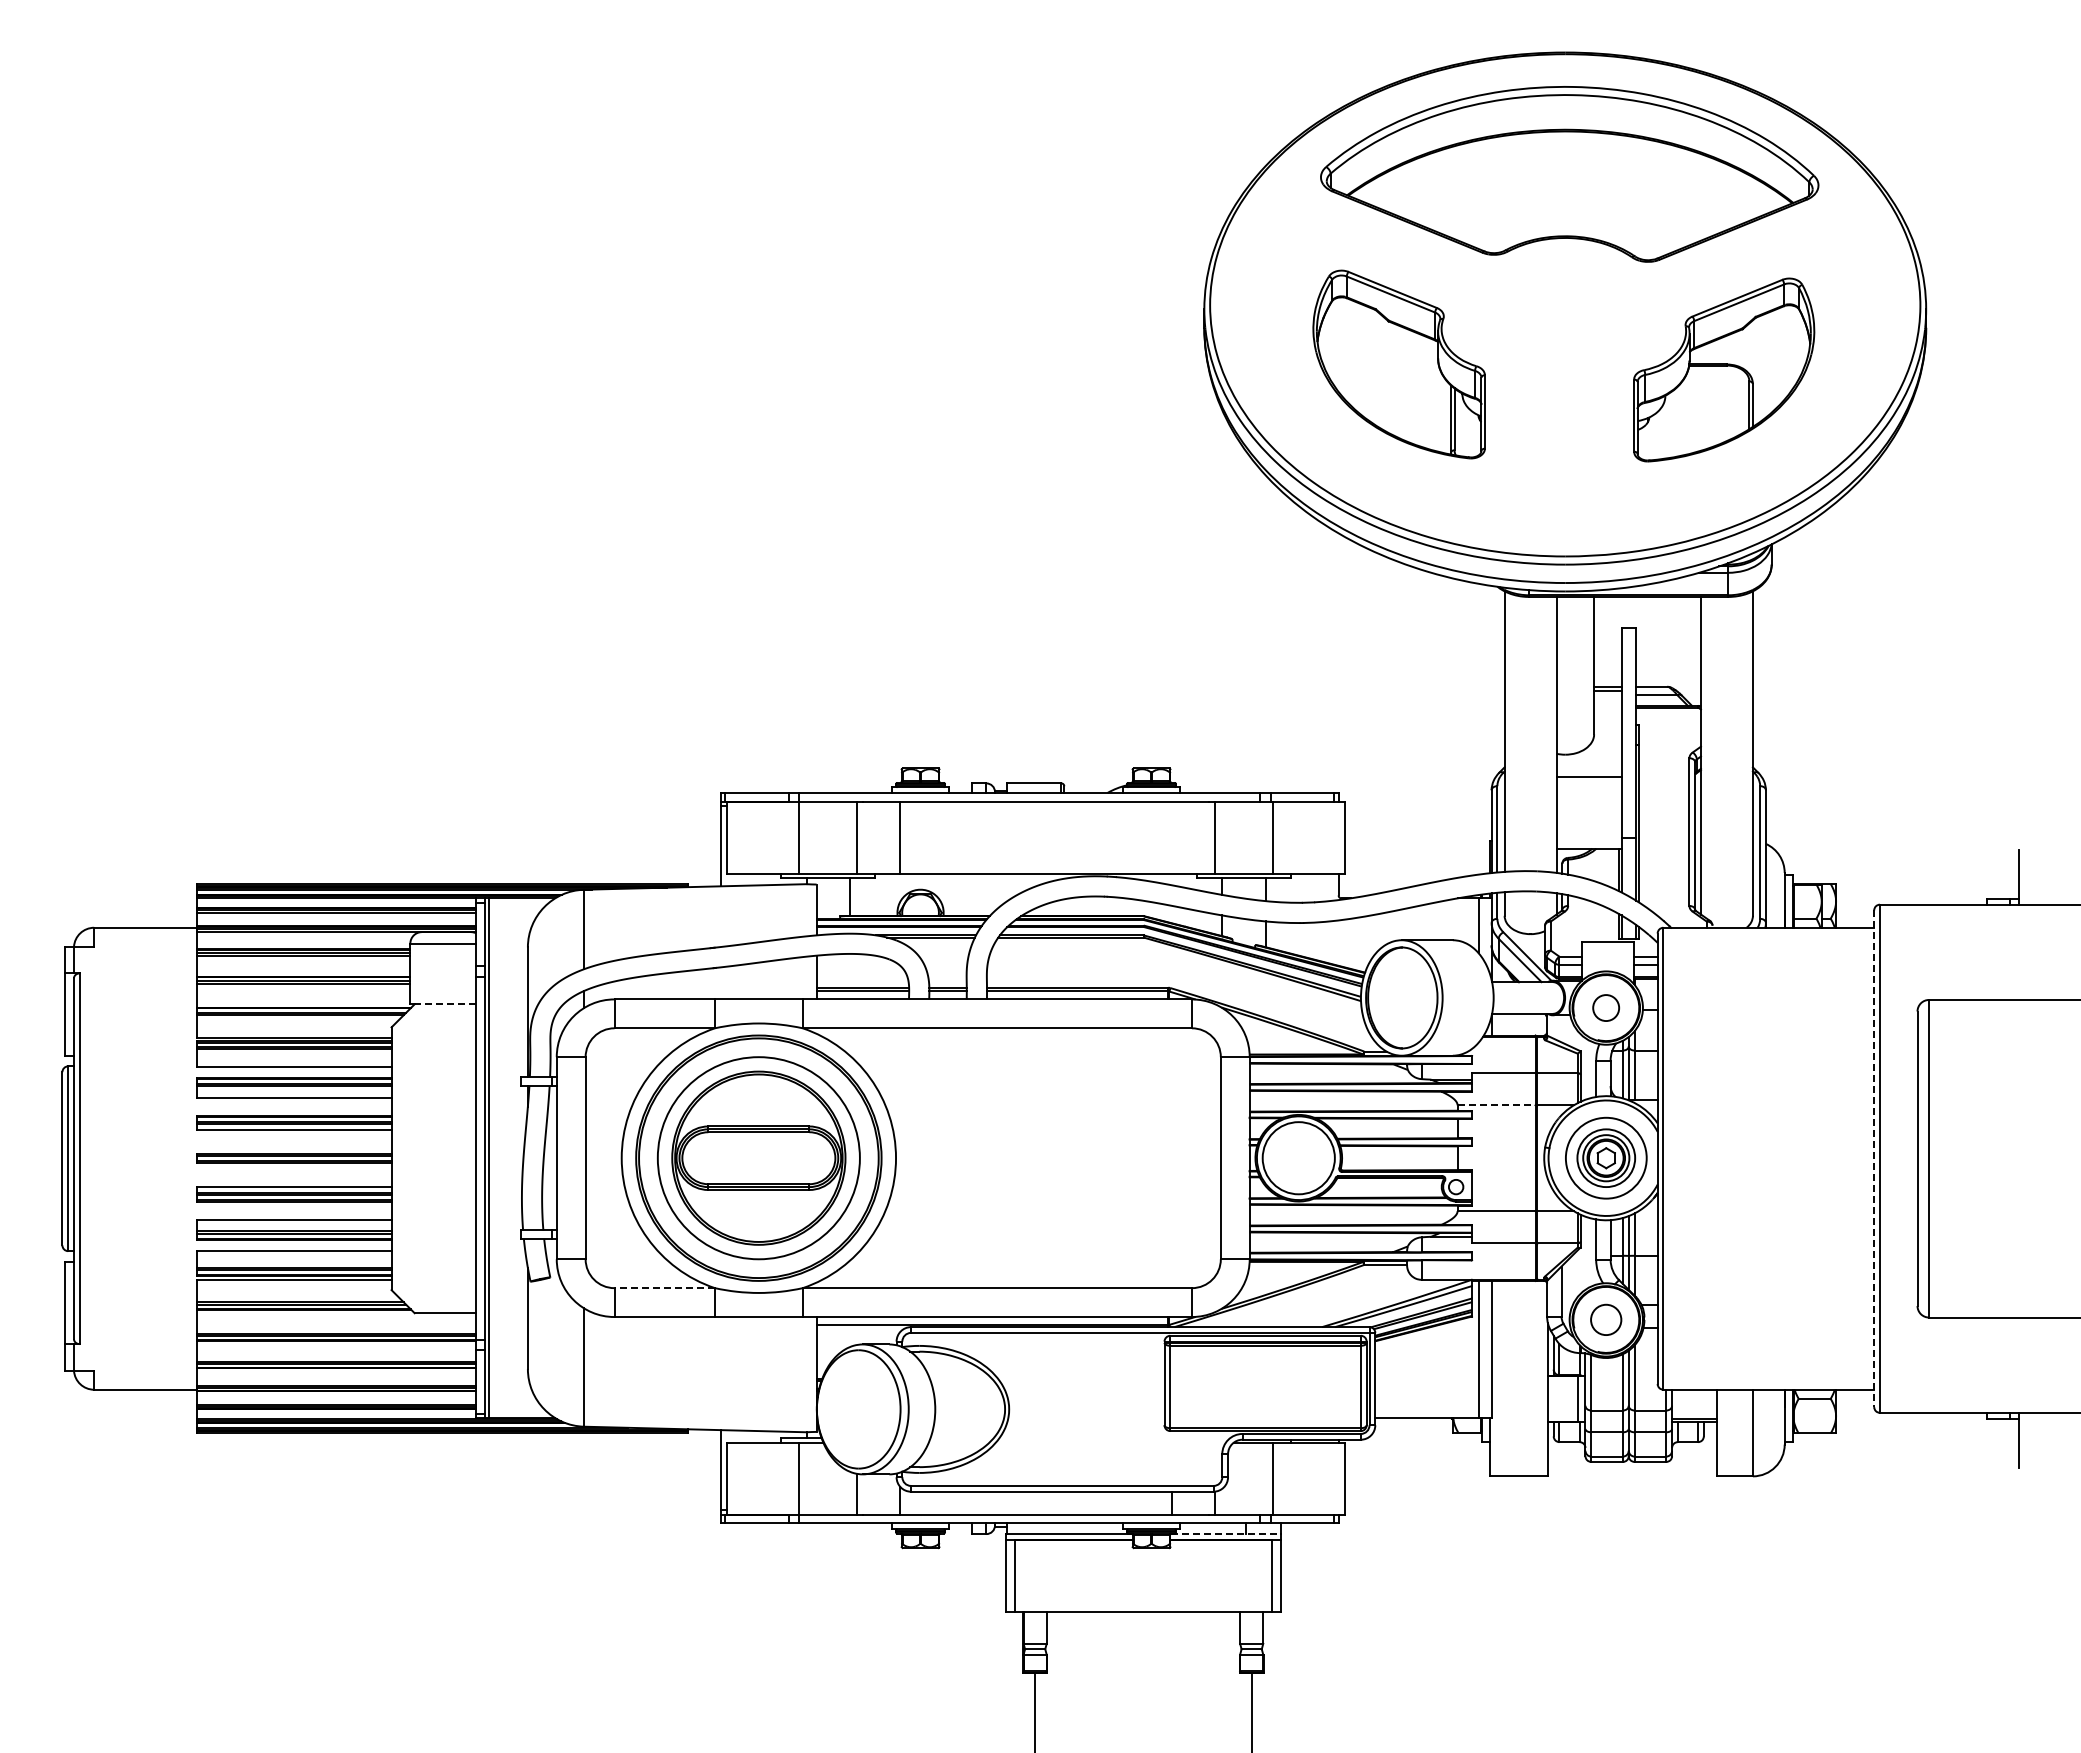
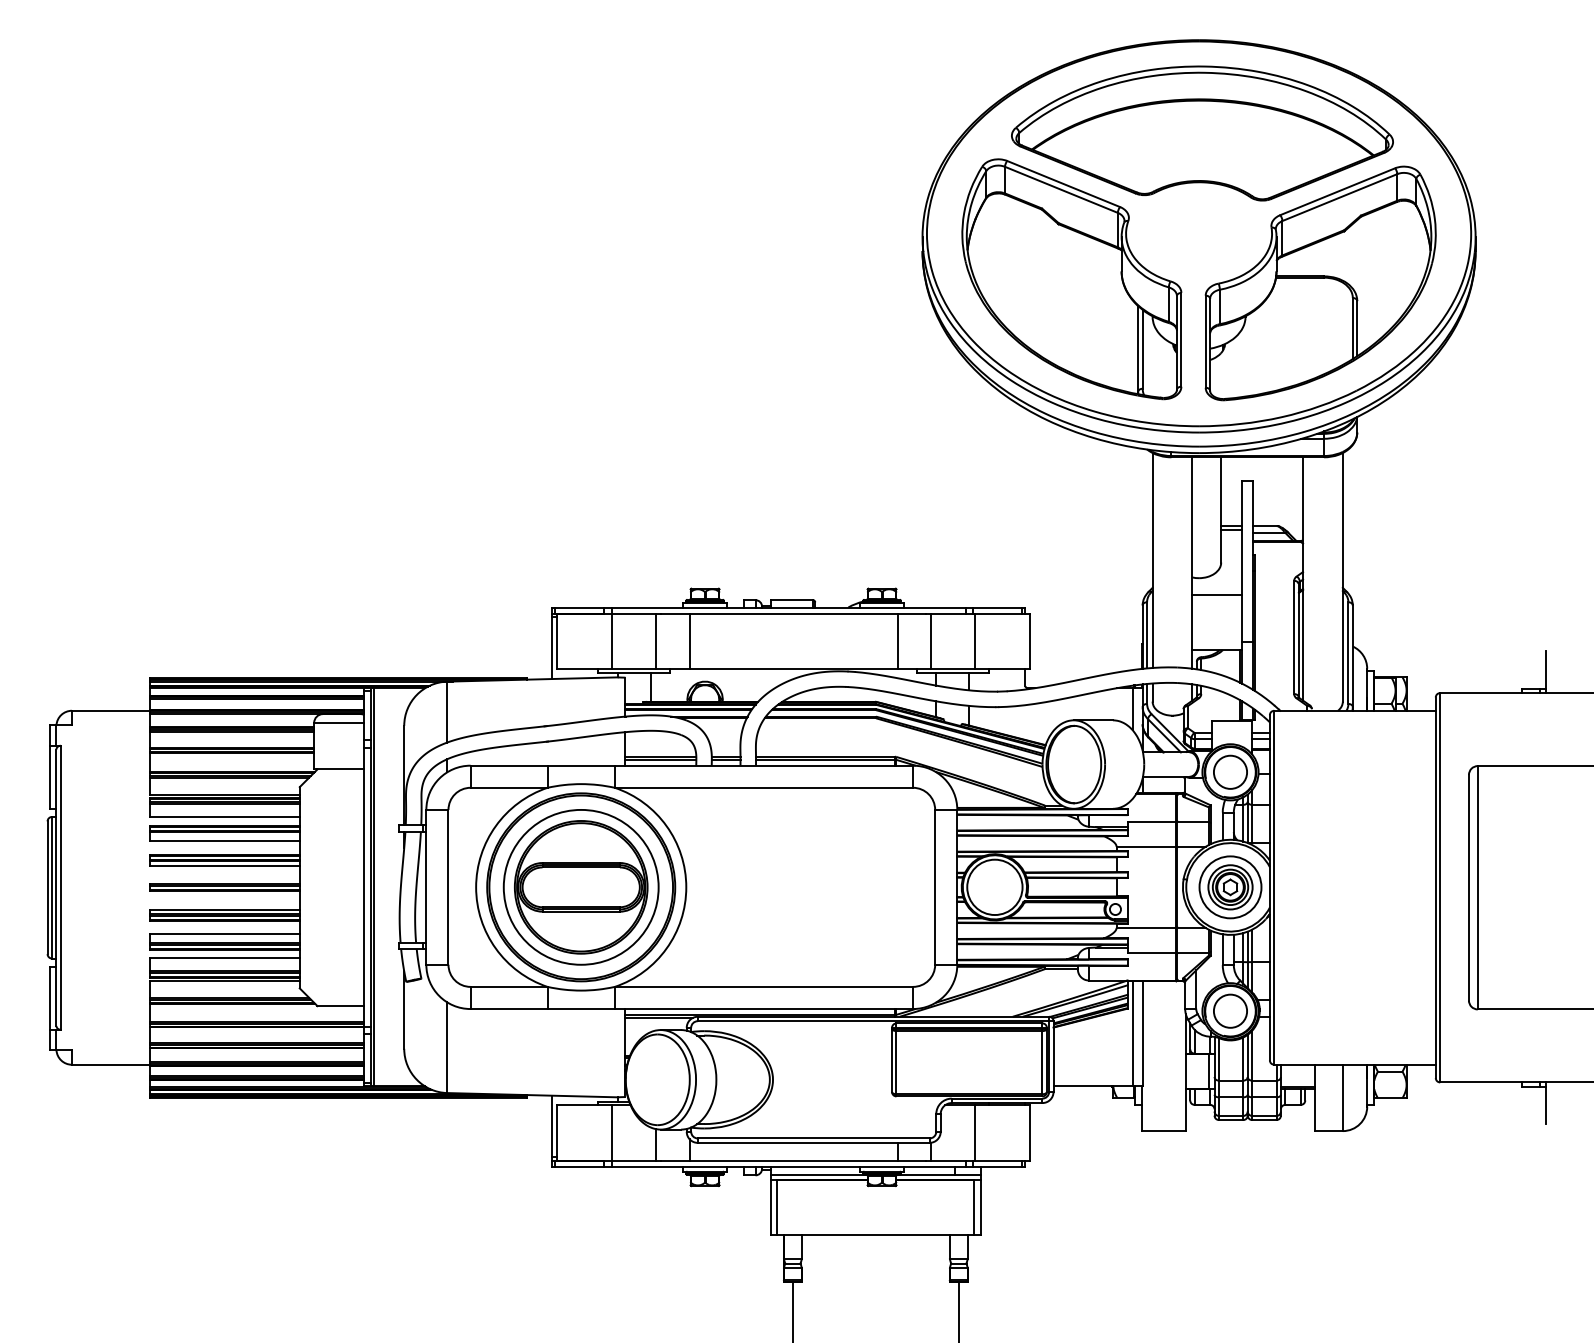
part: (1398, 364) -> (1071, 279), size x1.67
part: (1724, 369) -> (1321, 283), size x1.67
line: (1171, 837) -> (897, 641), added
line: (445, 1004) -> (341, 769), dashed -> solid
circle: (1605, 1007) -> (1229, 771), size x1.67
line: (1496, 1105) -> (1146, 846), dashed -> solid
line: (1874, 1159) -> (1436, 888), dashed -> solid
line: (664, 1288) -> (508, 987), dashed -> solid
circle: (1605, 1319) -> (1229, 1010), size x1.43
line: (860, 1328) -> (659, 1017), added
line: (1226, 1534) -> (939, 1175), dashed -> solid

